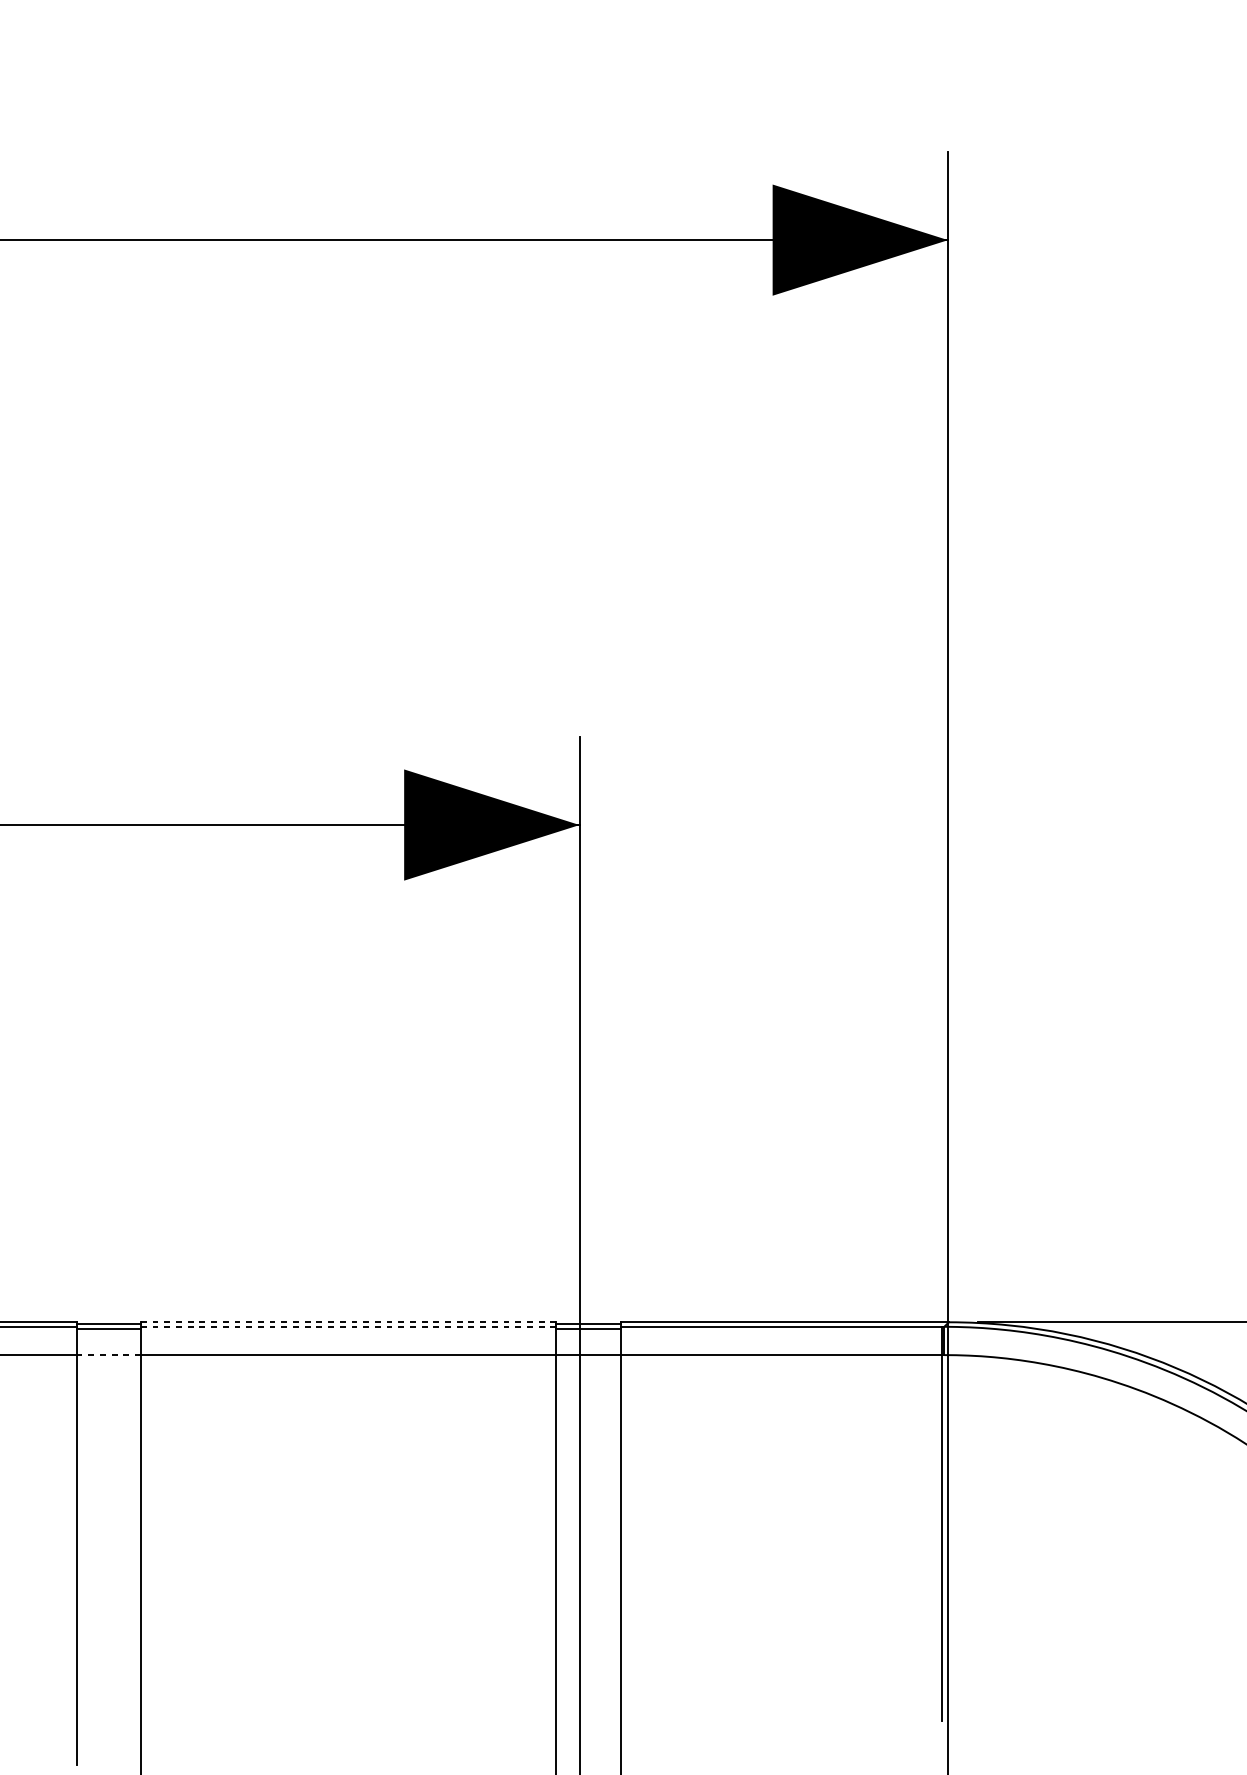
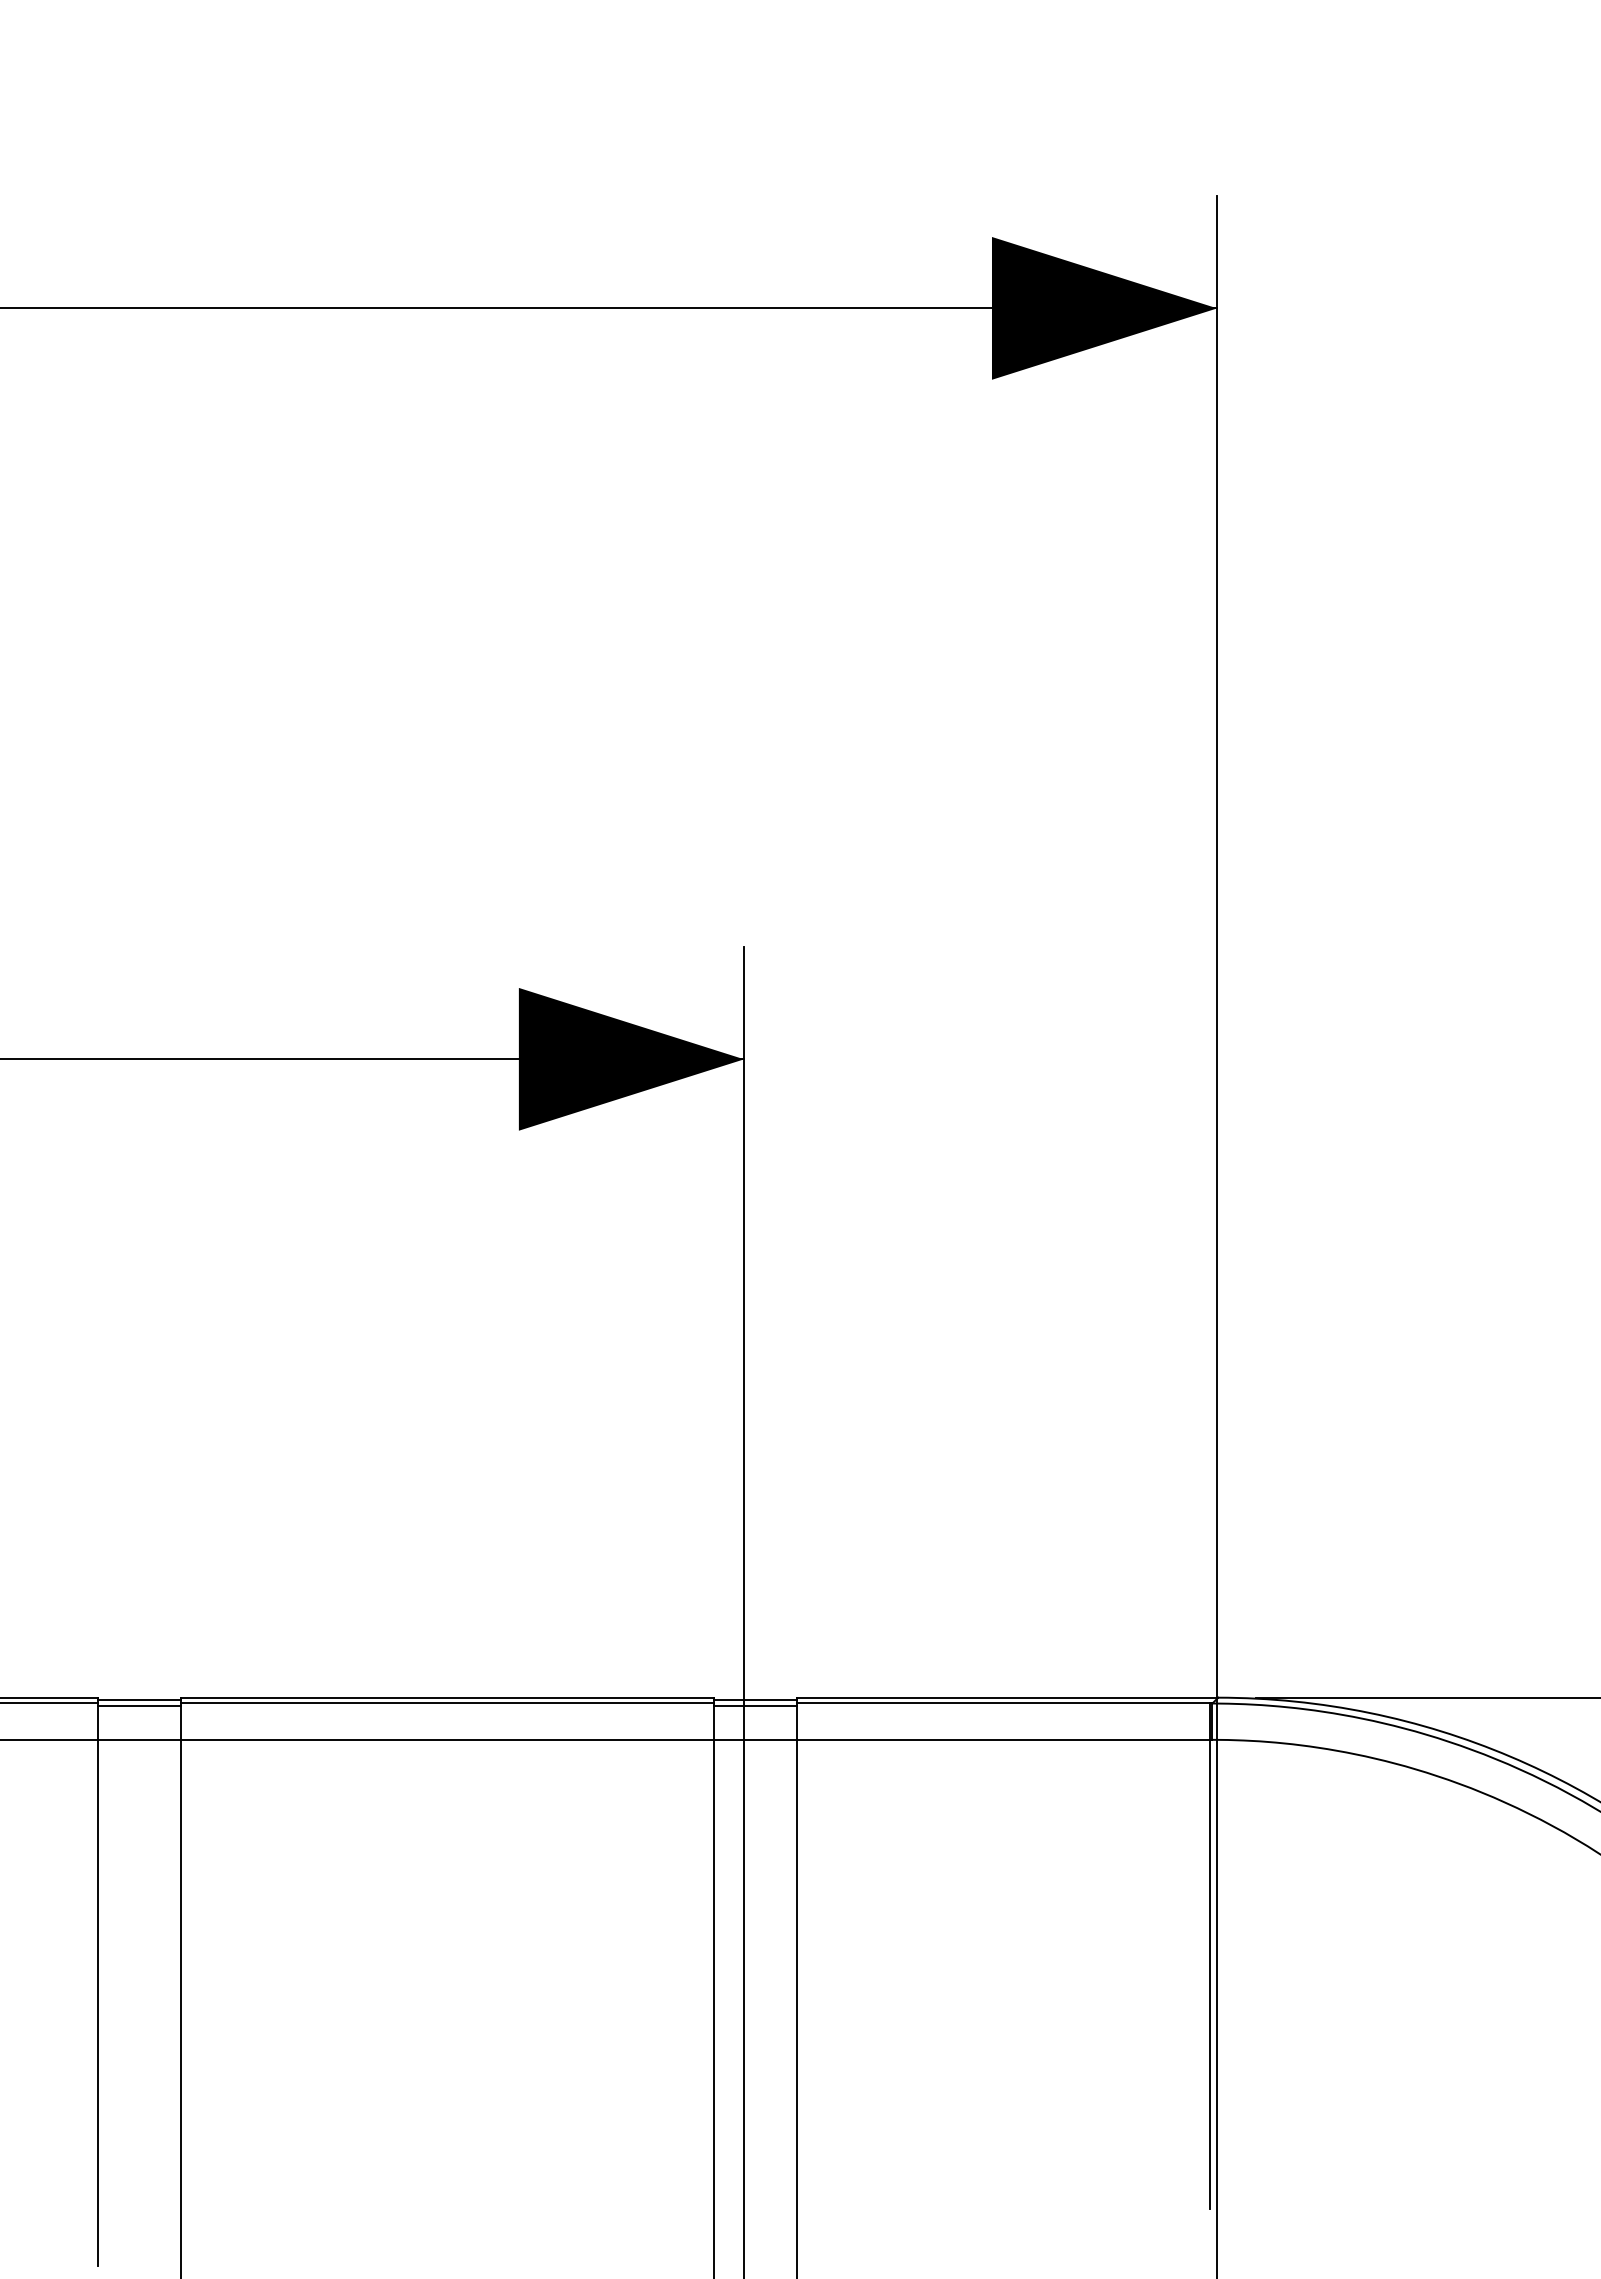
line: (348, 1322) -> (447, 1697), dashed -> solid
line: (348, 1326) -> (447, 1703), dashed -> solid
line: (108, 1354) -> (139, 1739), dashed -> solid

